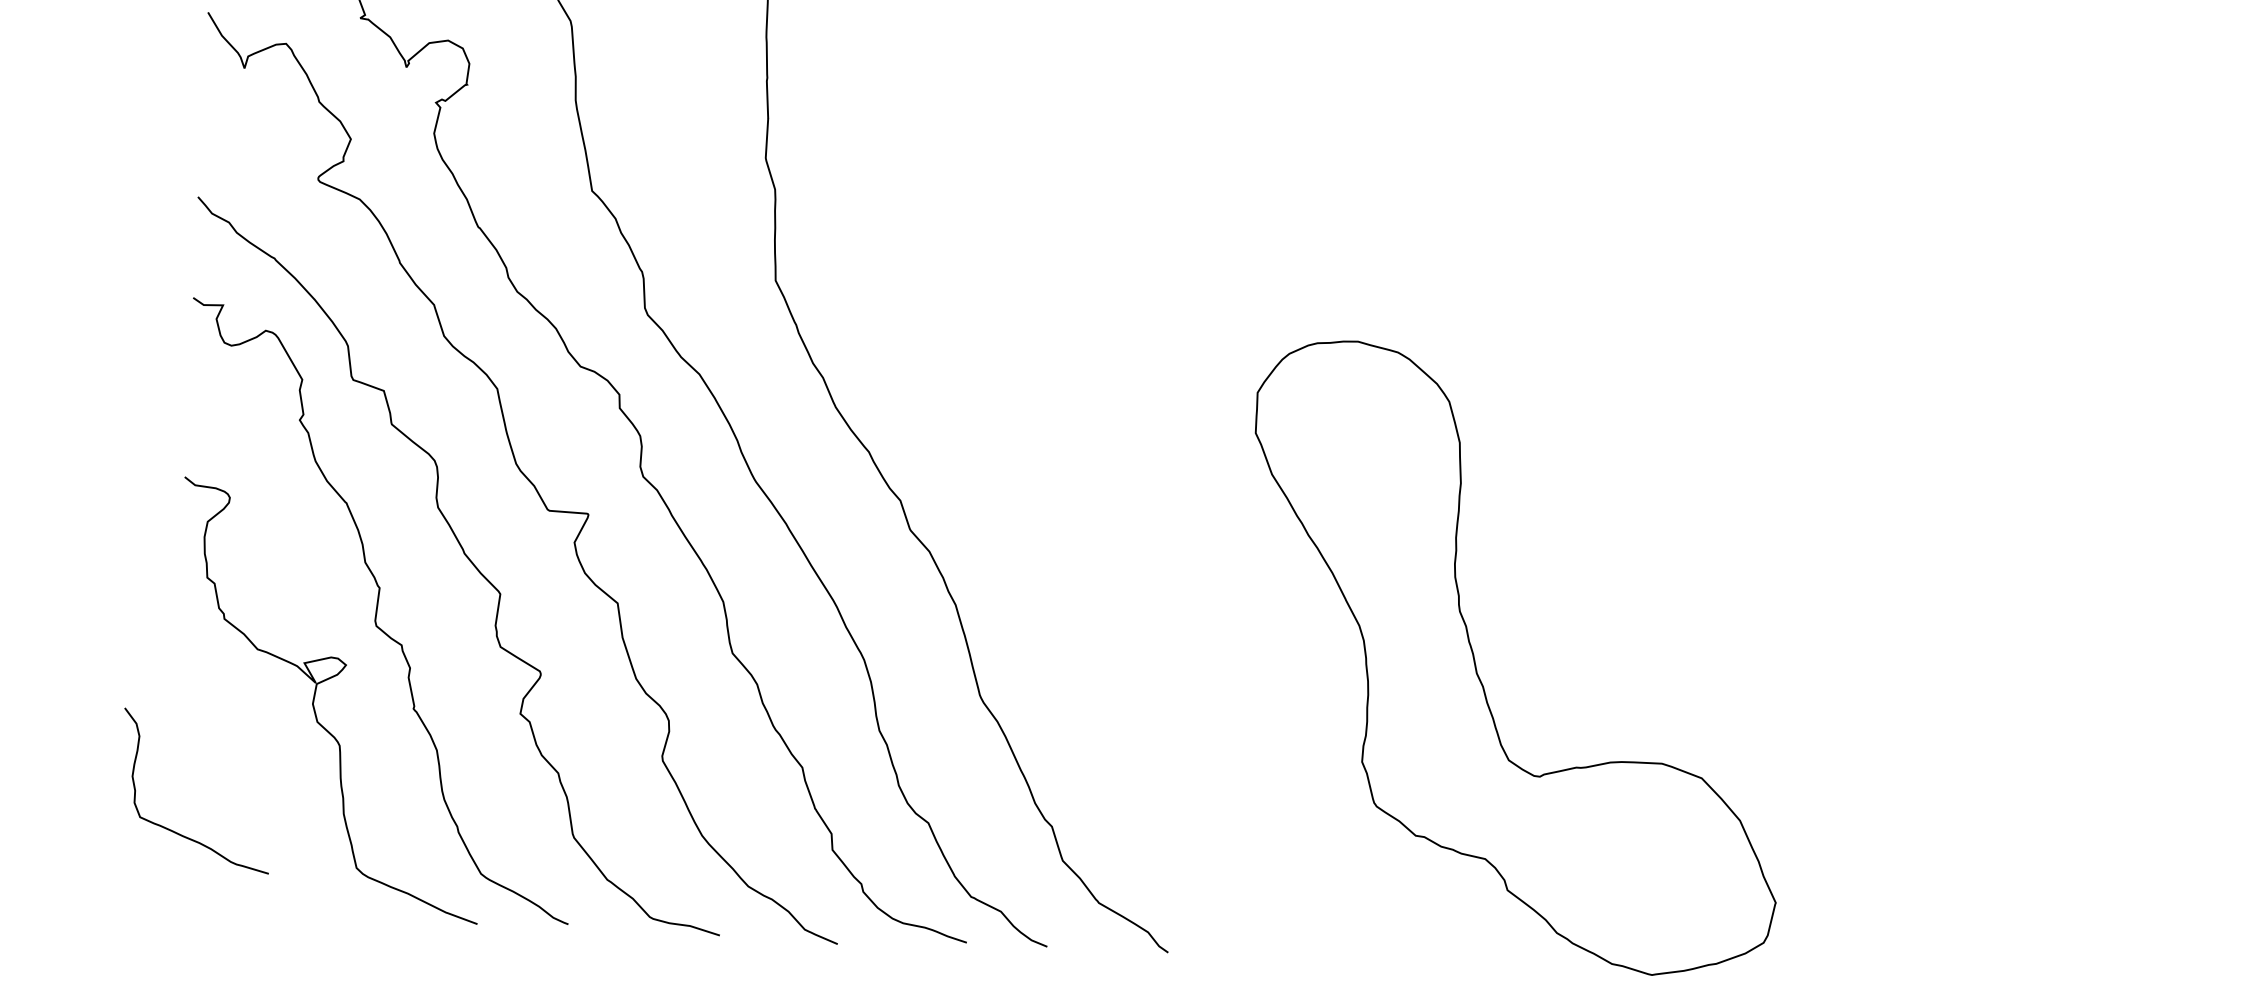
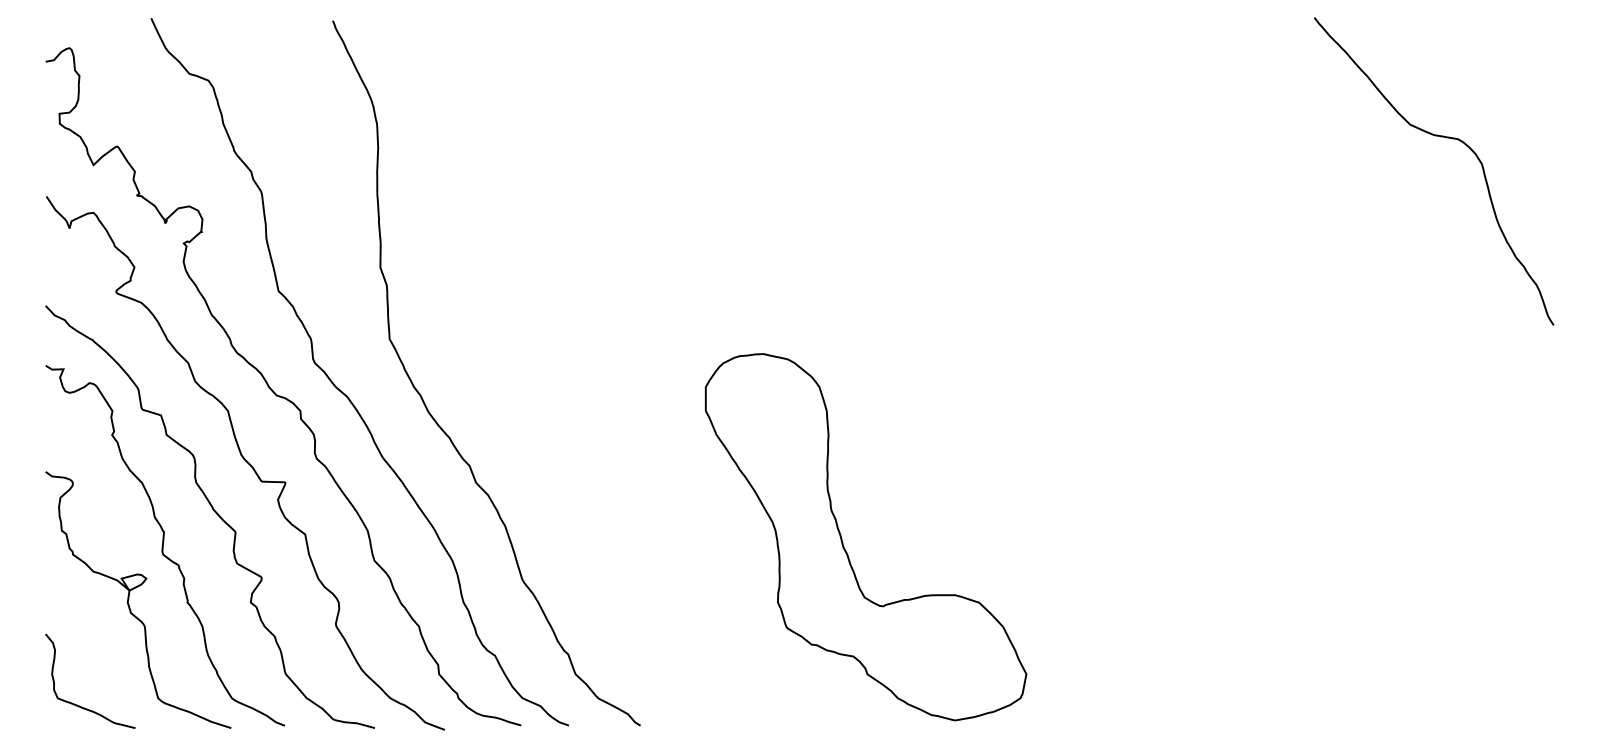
part: (1477, 665) -> (843, 542), moved
curve: (181, 833) -> (82, 706), moved

